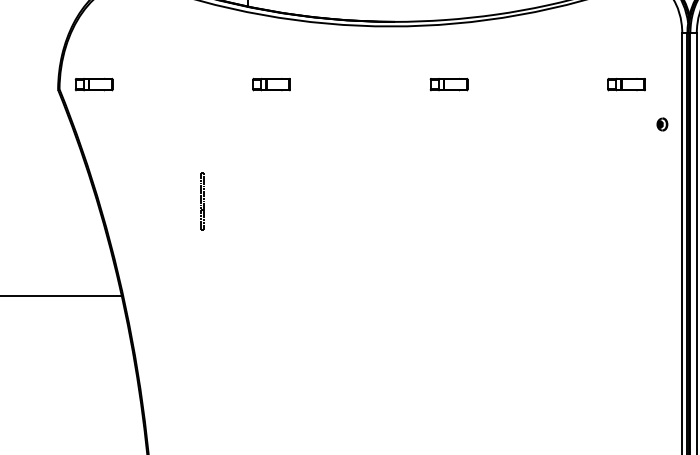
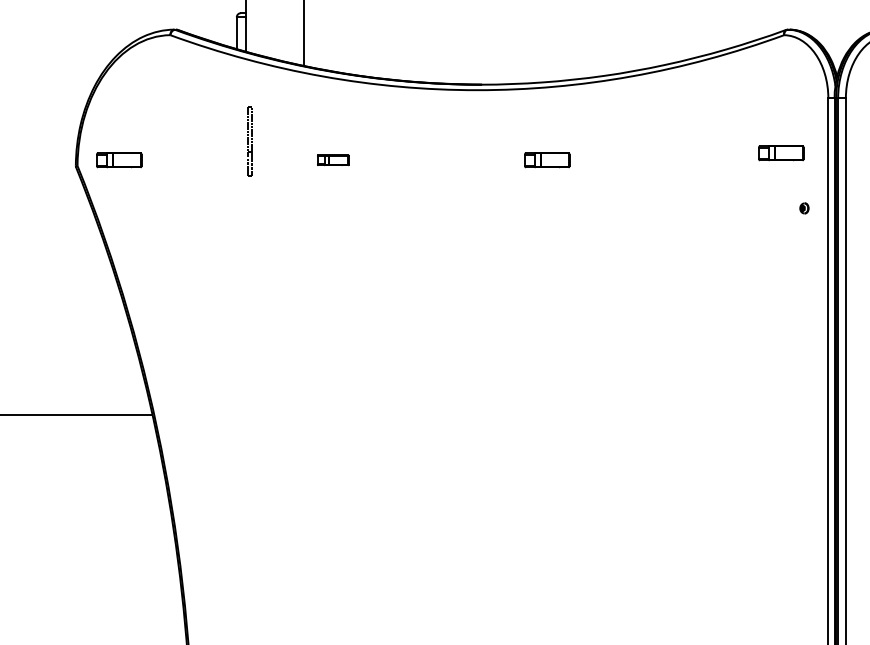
part: (271, 84) -> (333, 160), size x0.7
part: (626, 84) -> (781, 153), moved
part: (662, 124) -> (804, 208), size x0.7
part: (202, 200) -> (249, 141), moved

